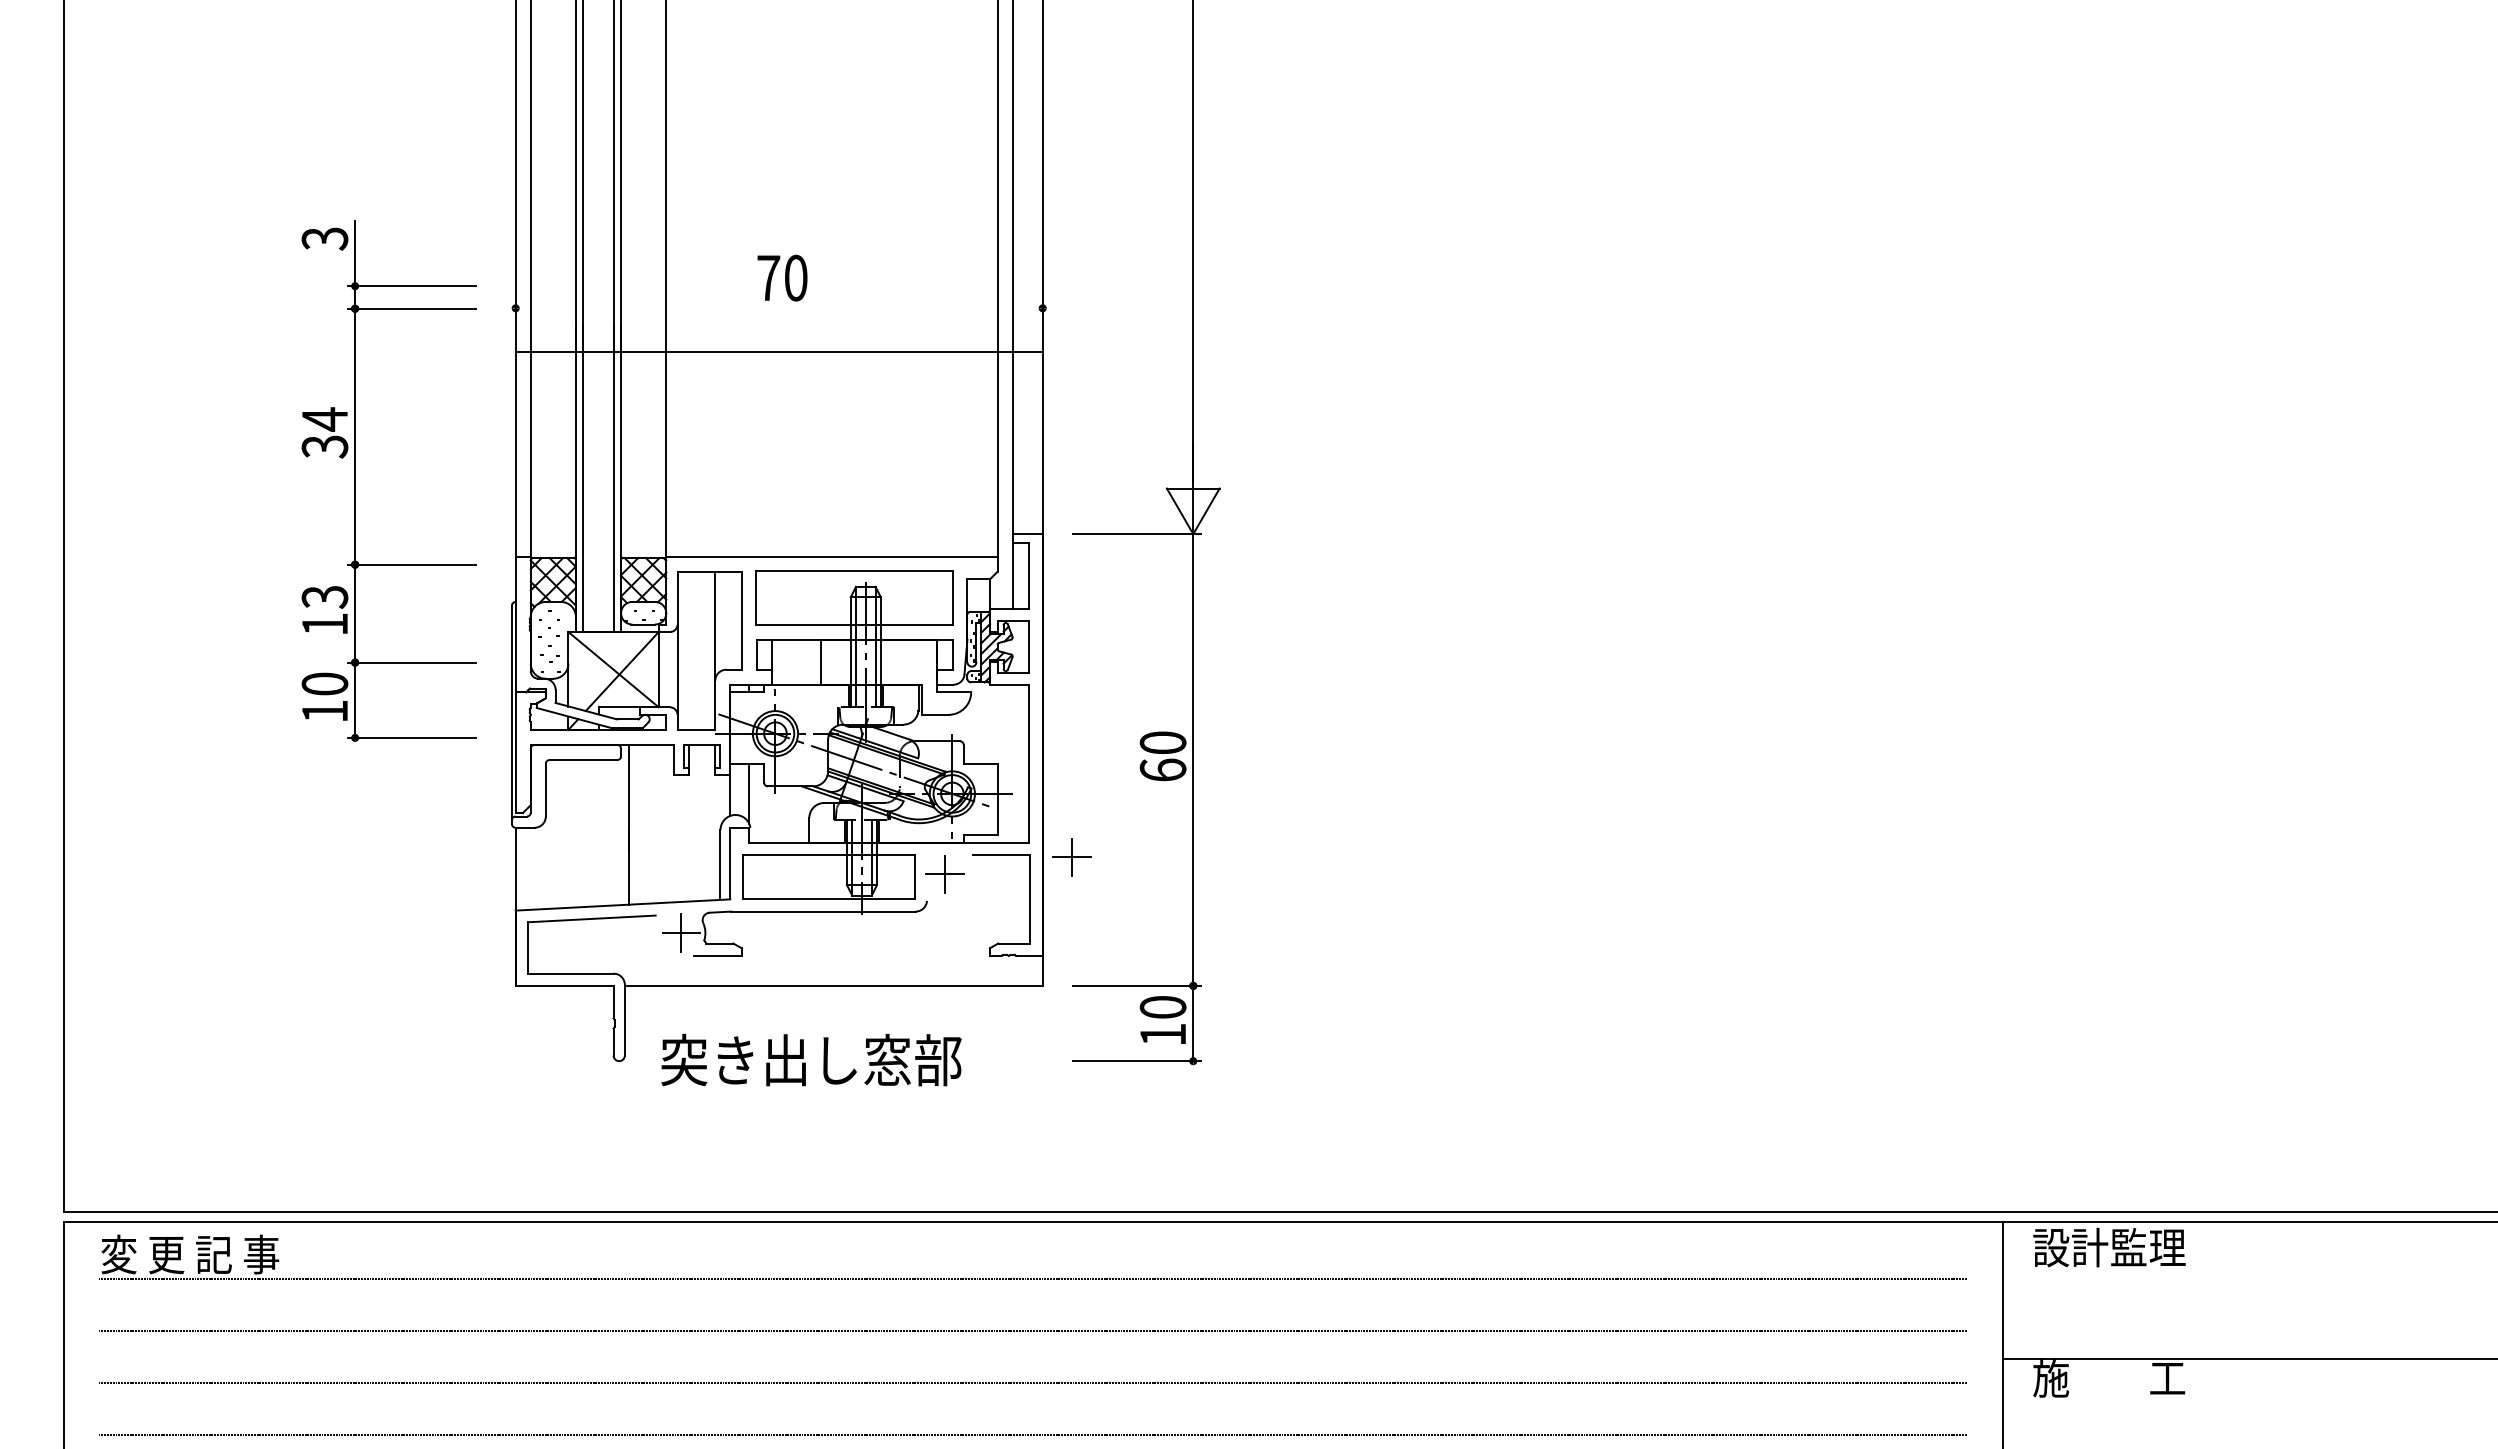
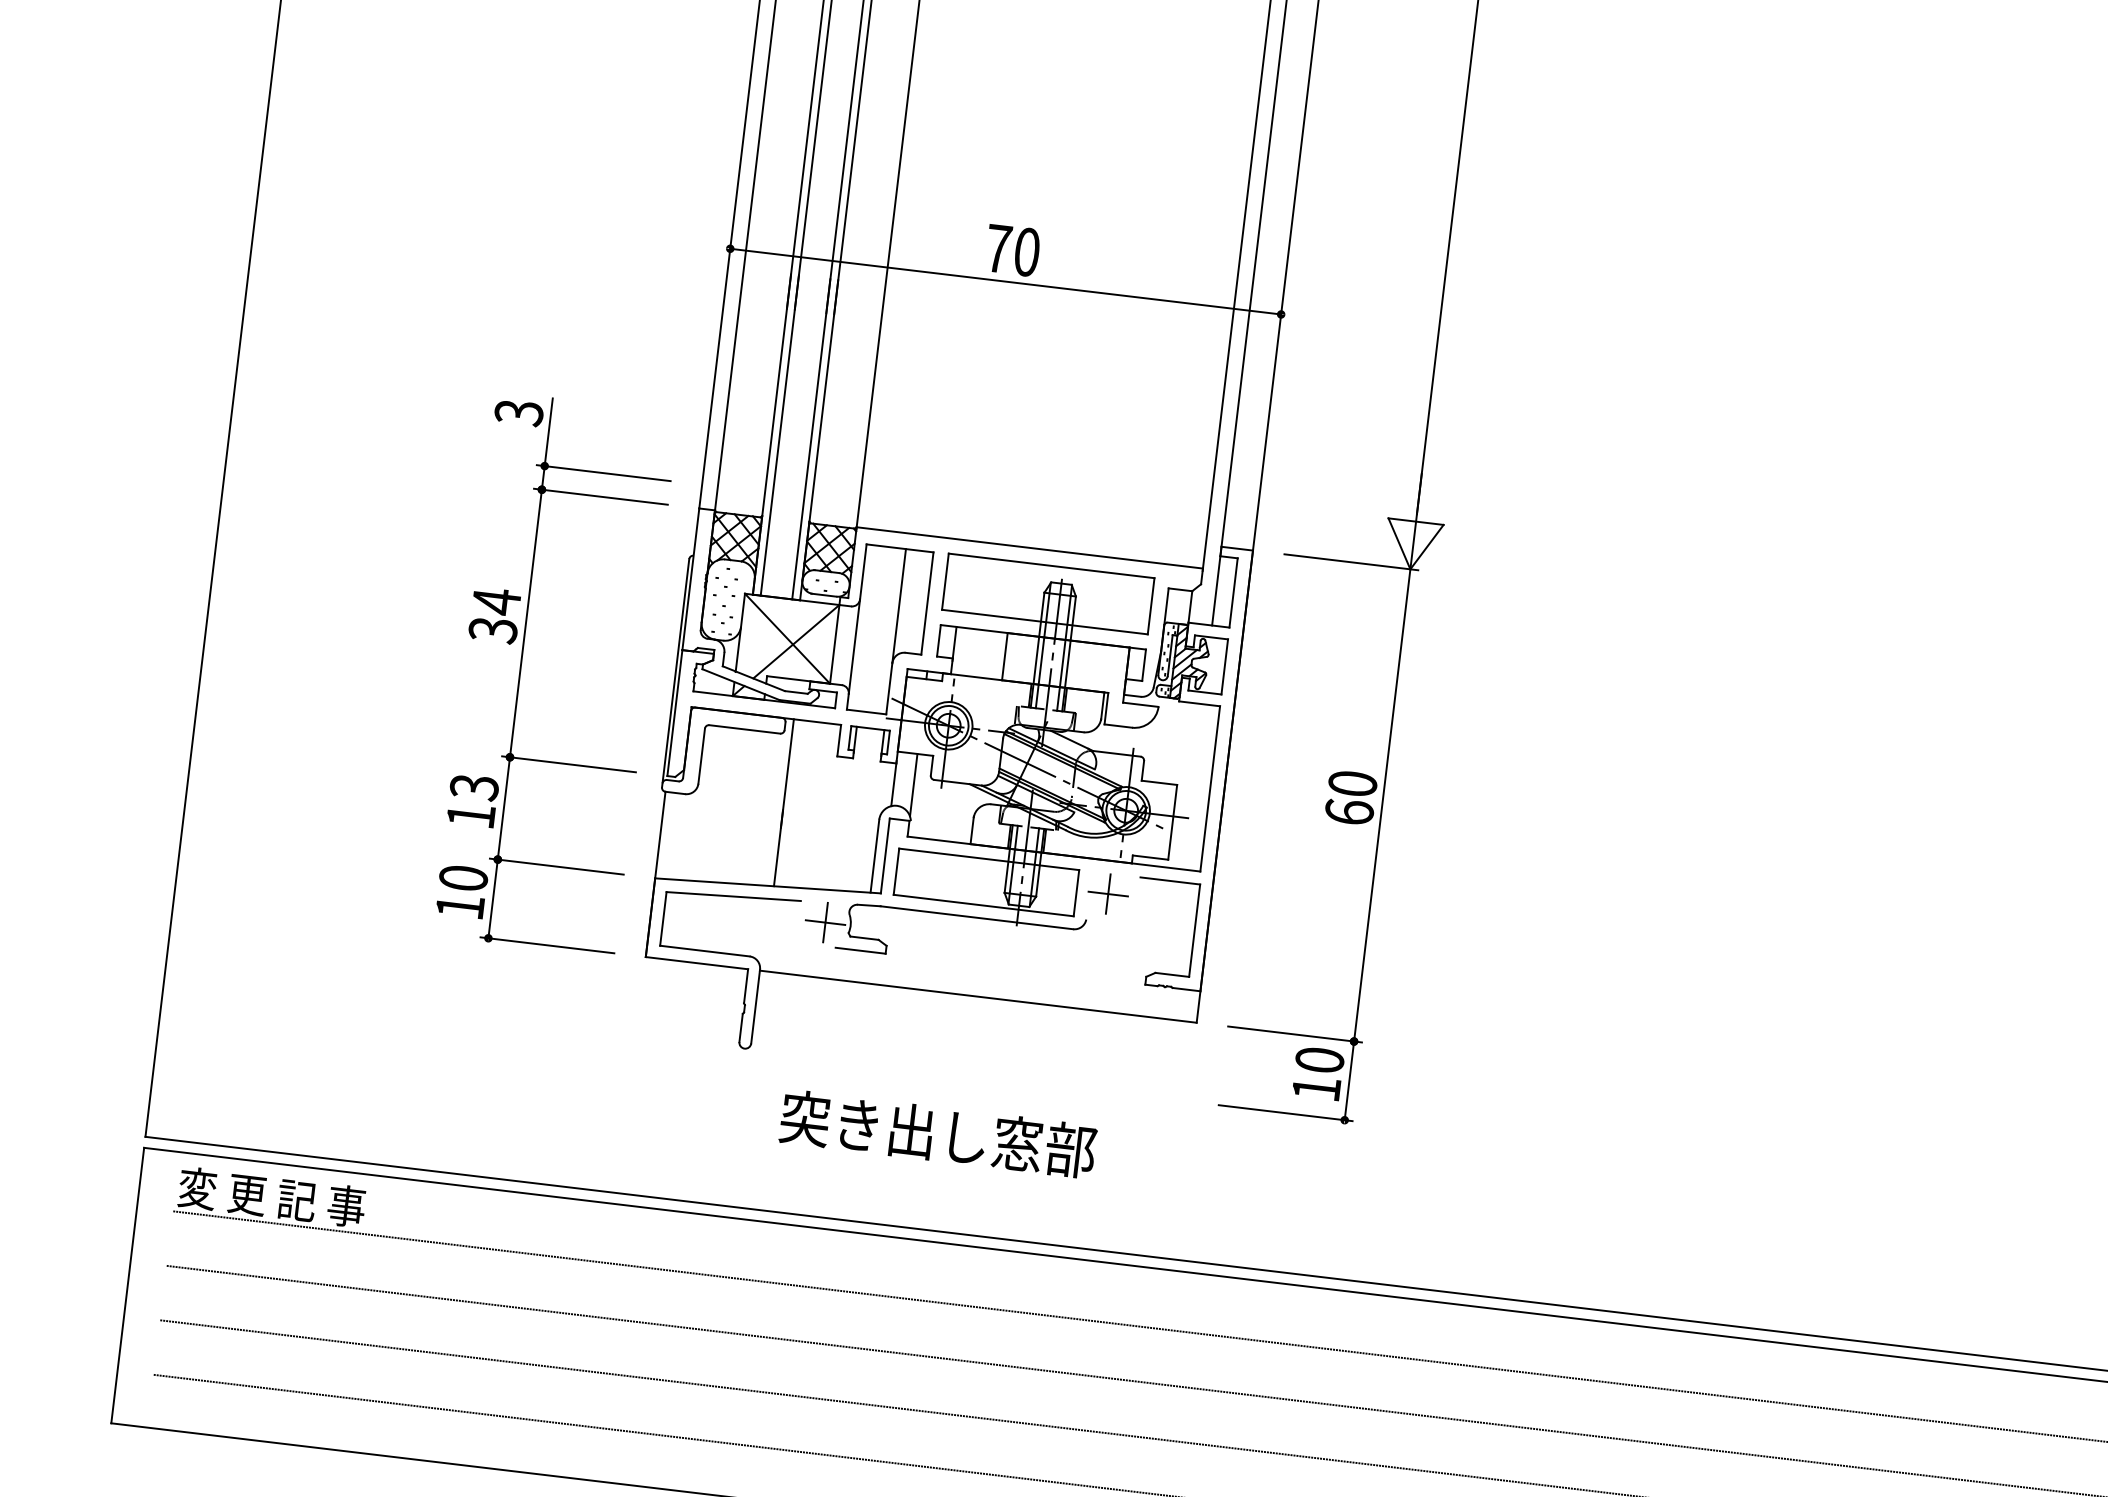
line: (778, 352) -> (1004, 281), moved
part: (355, 480) -> (520, 669), moved
part: (1071, 857) -> (1242, 892), removed
text: (811, 1059) -> (938, 1133), moved

